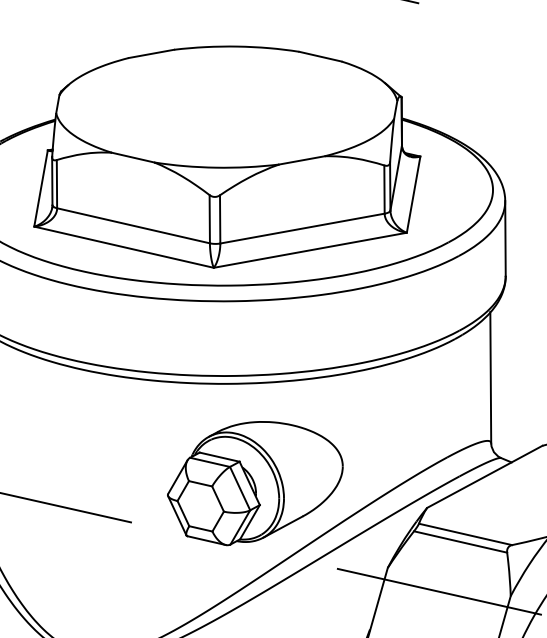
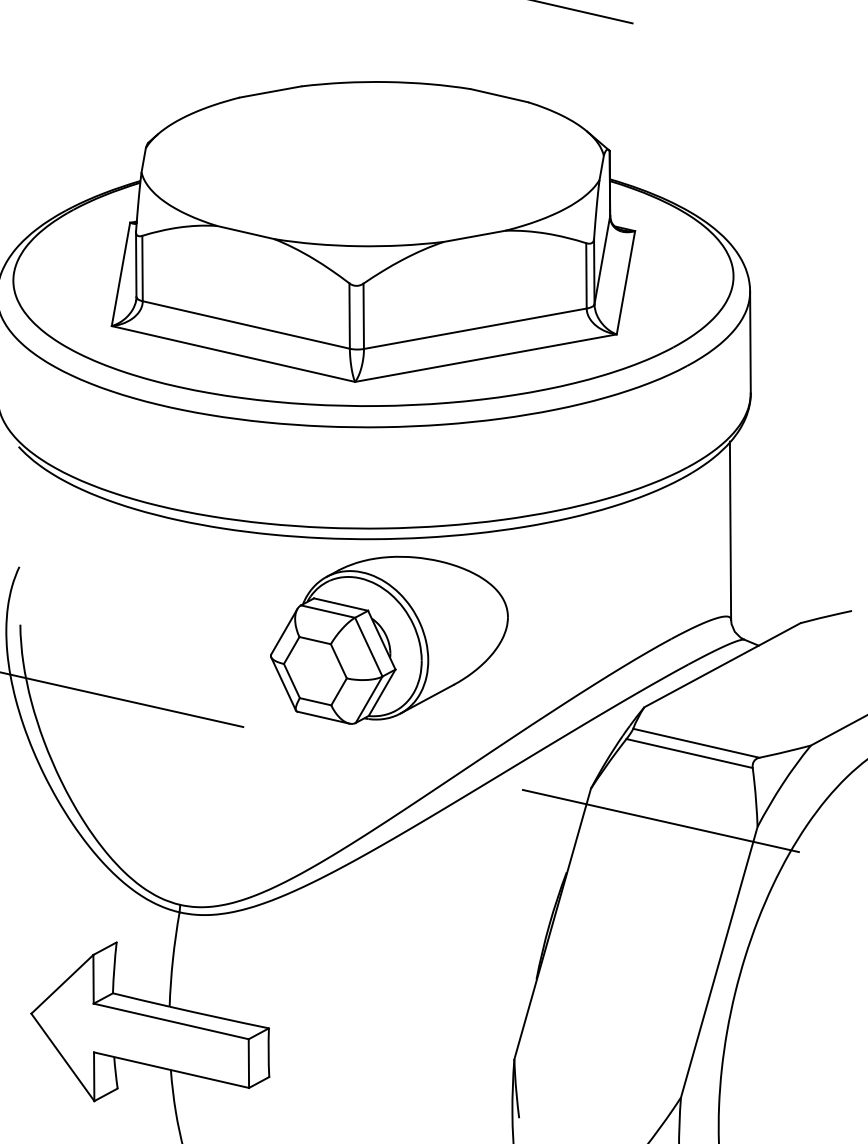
part: (255, 482) -> (389, 639), moved

